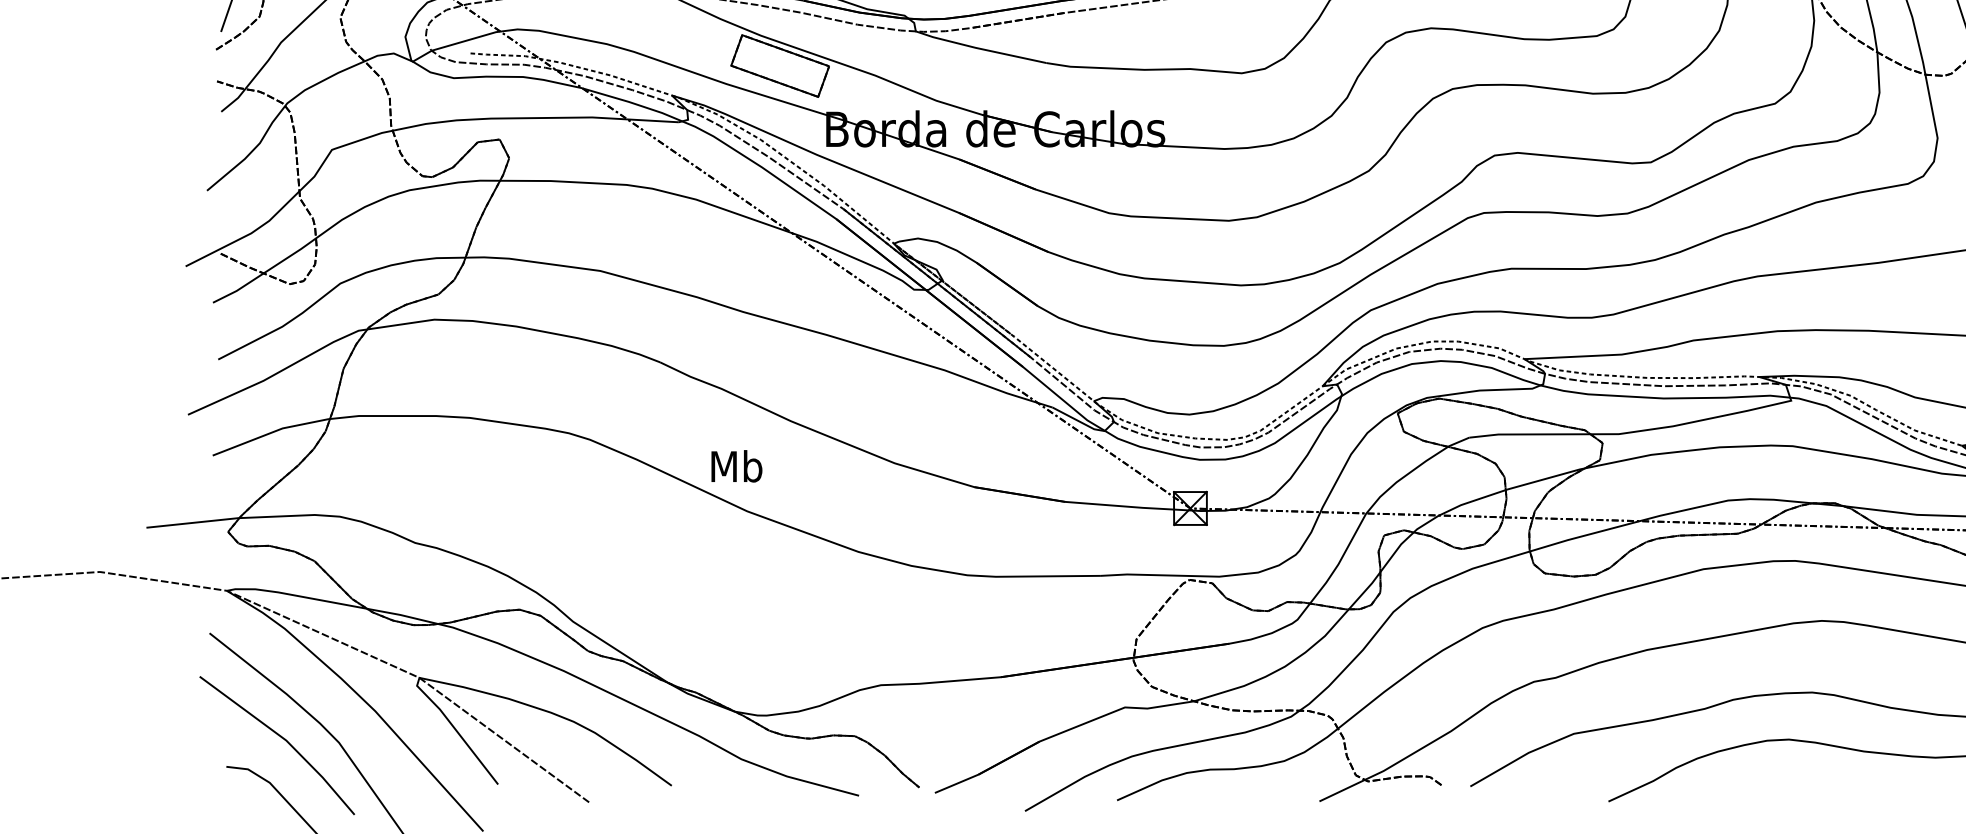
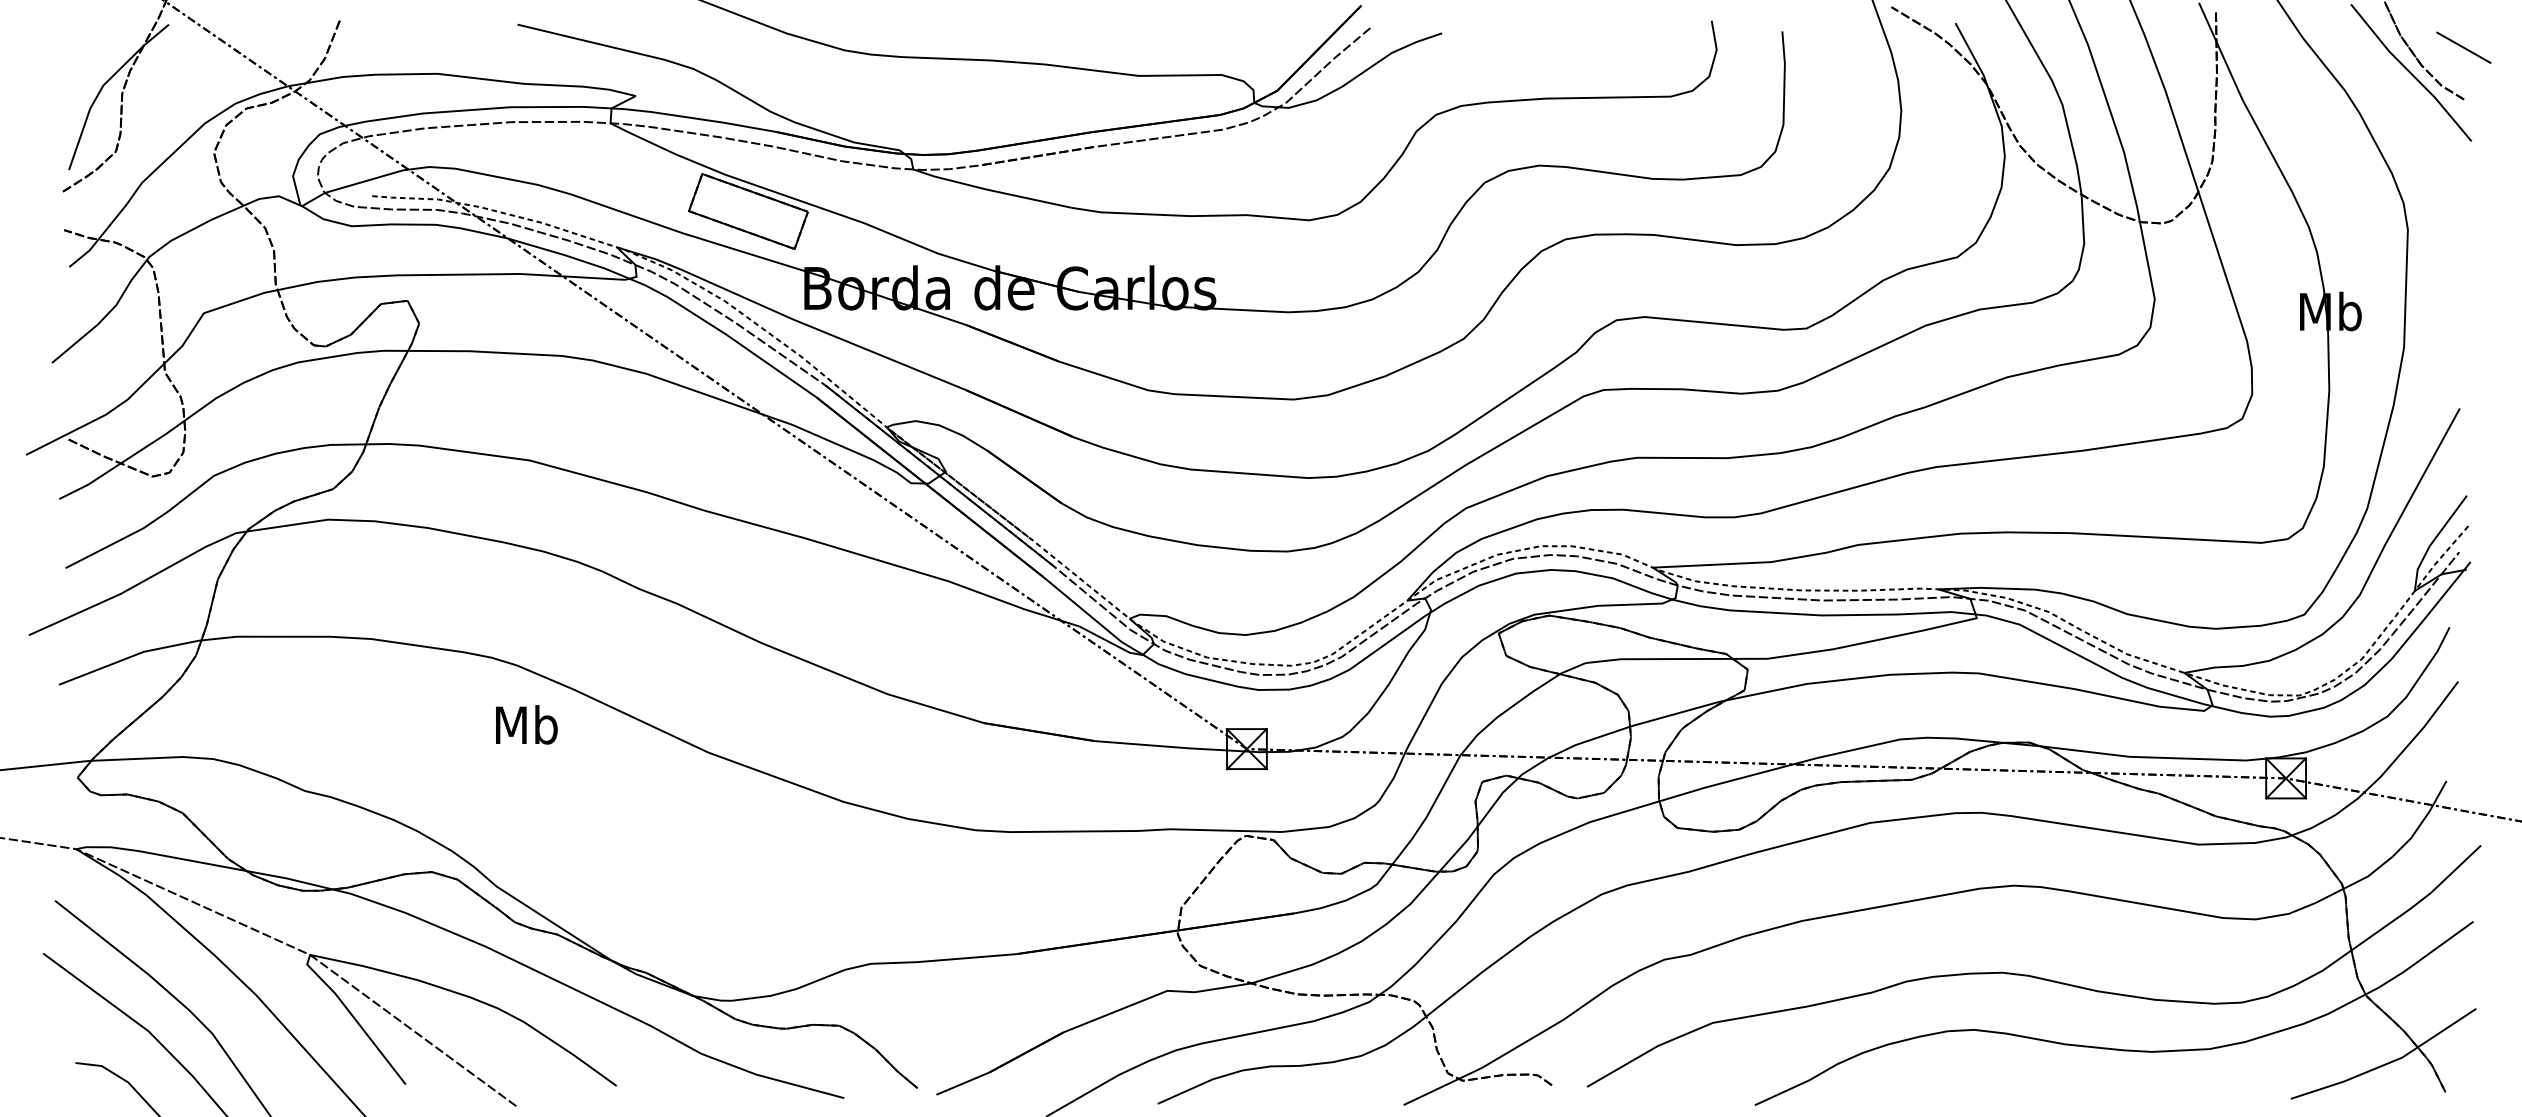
text: (736, 466) -> (526, 724), moved

